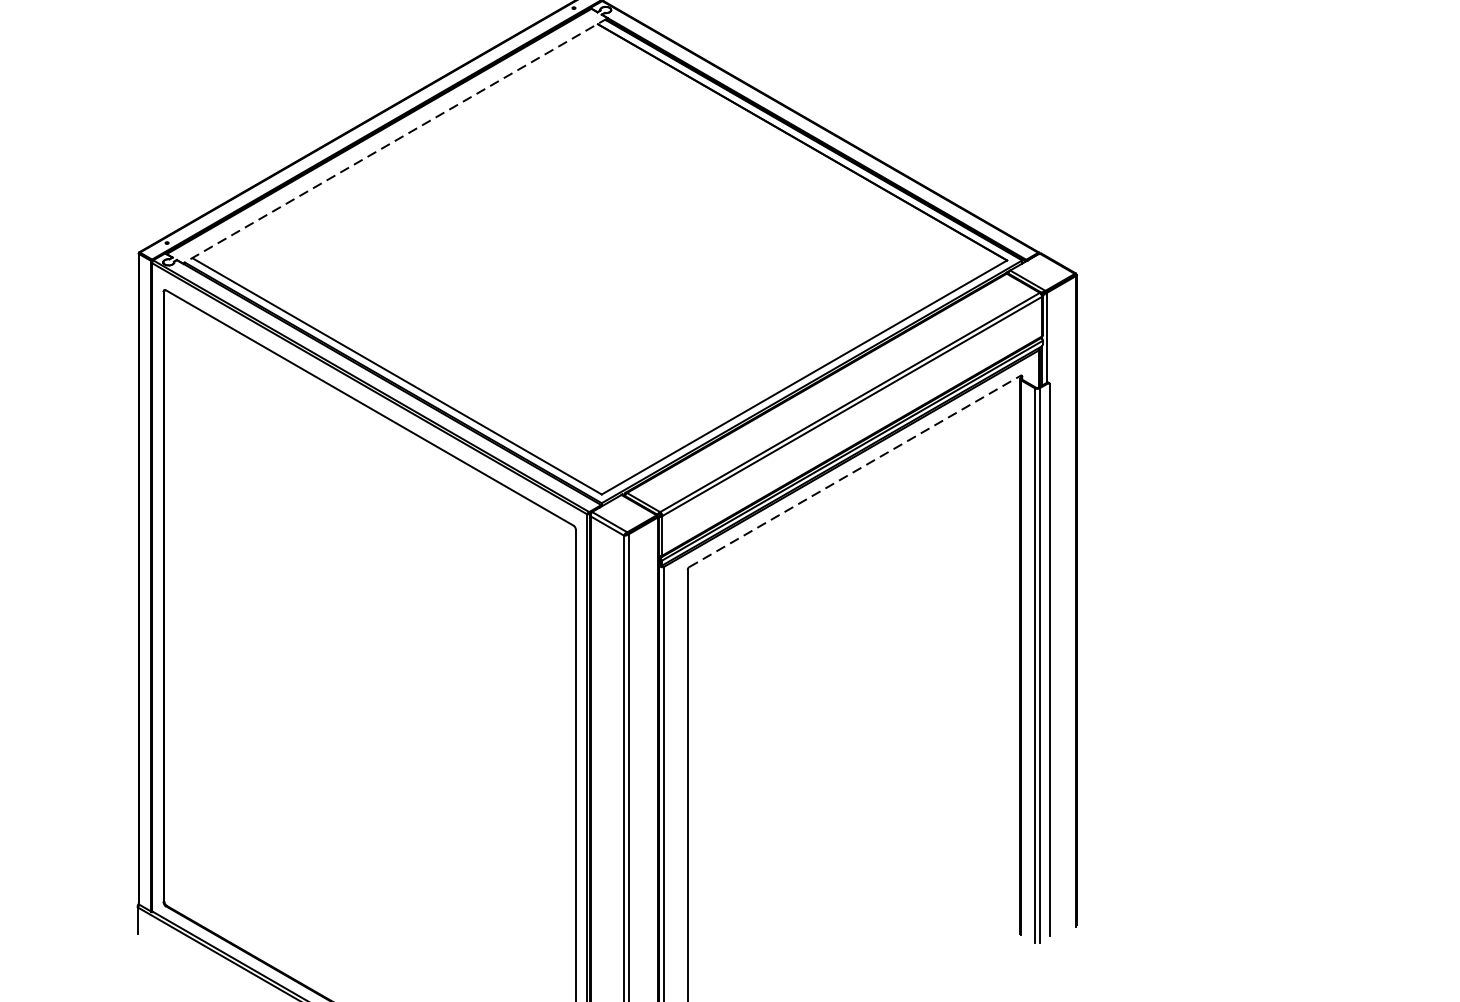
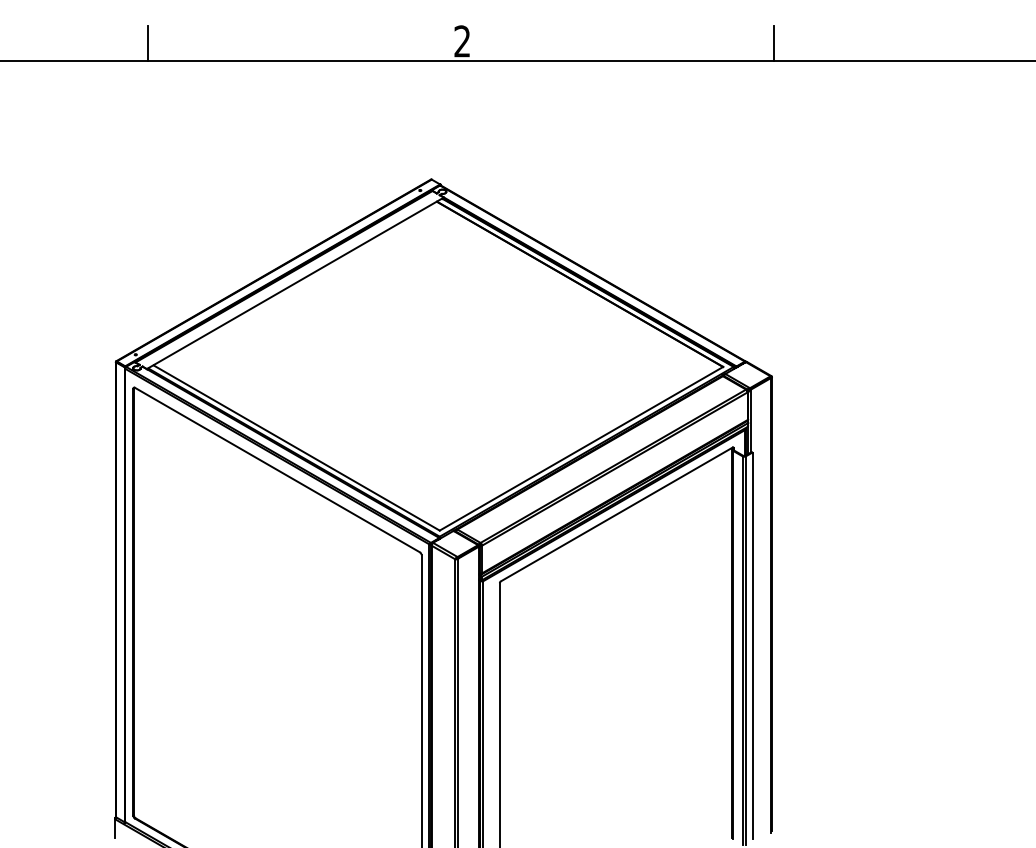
line: (395, 141) -> (295, 283), dashed -> solid
line: (854, 471) -> (616, 514), dashed -> solid

